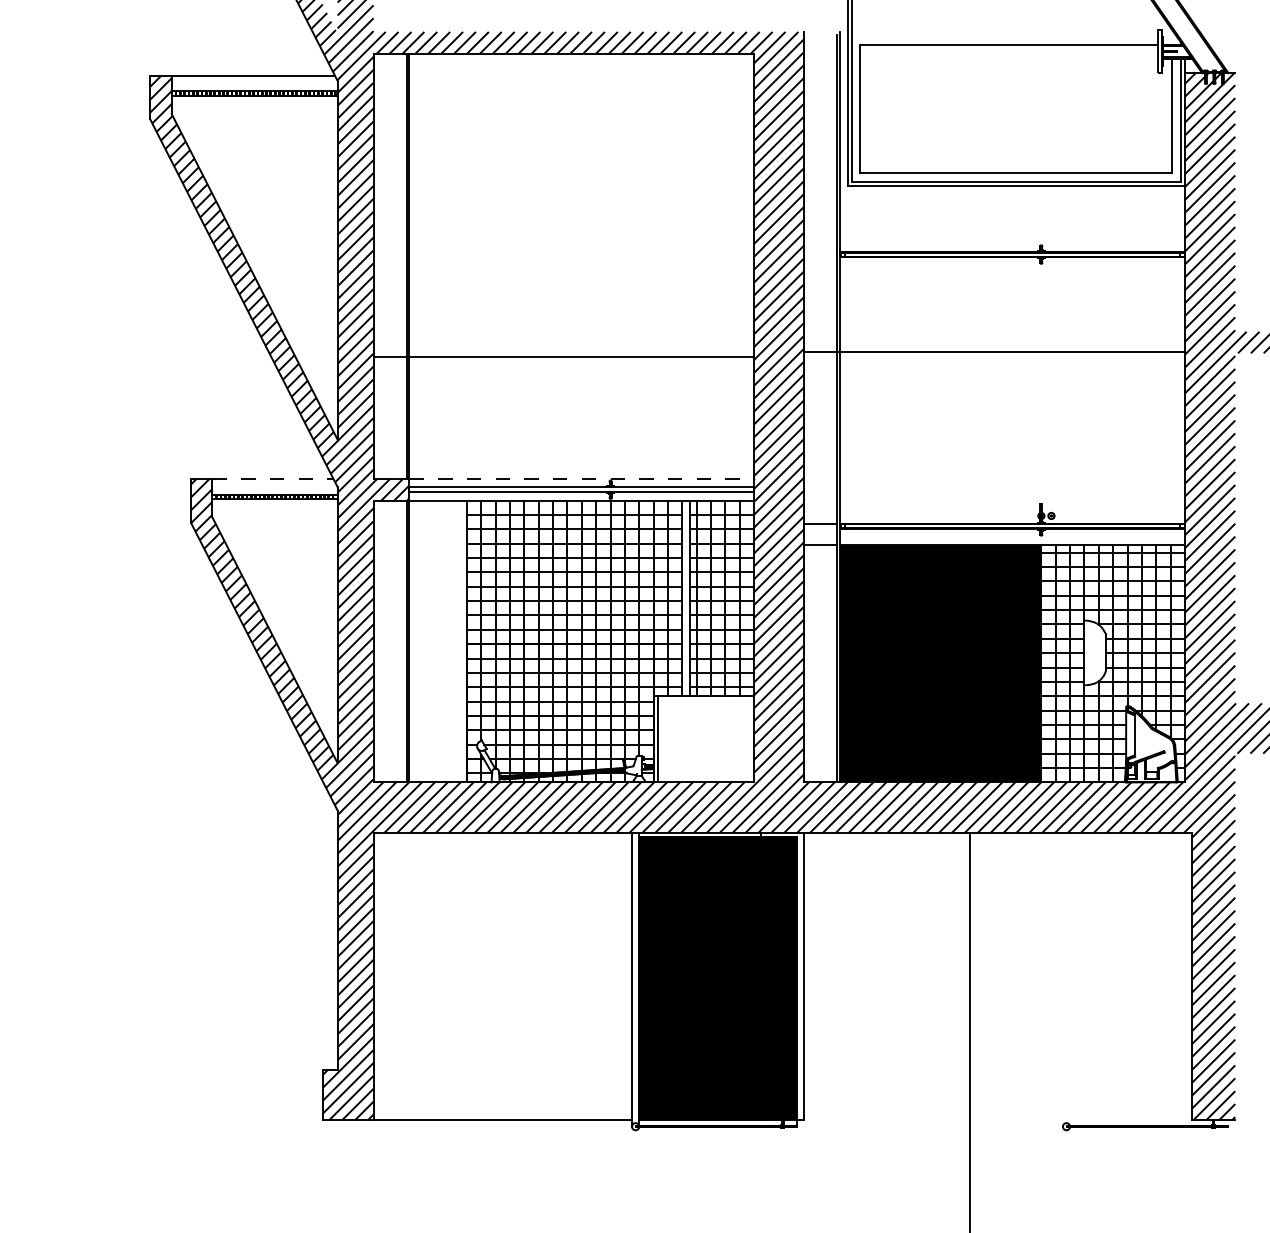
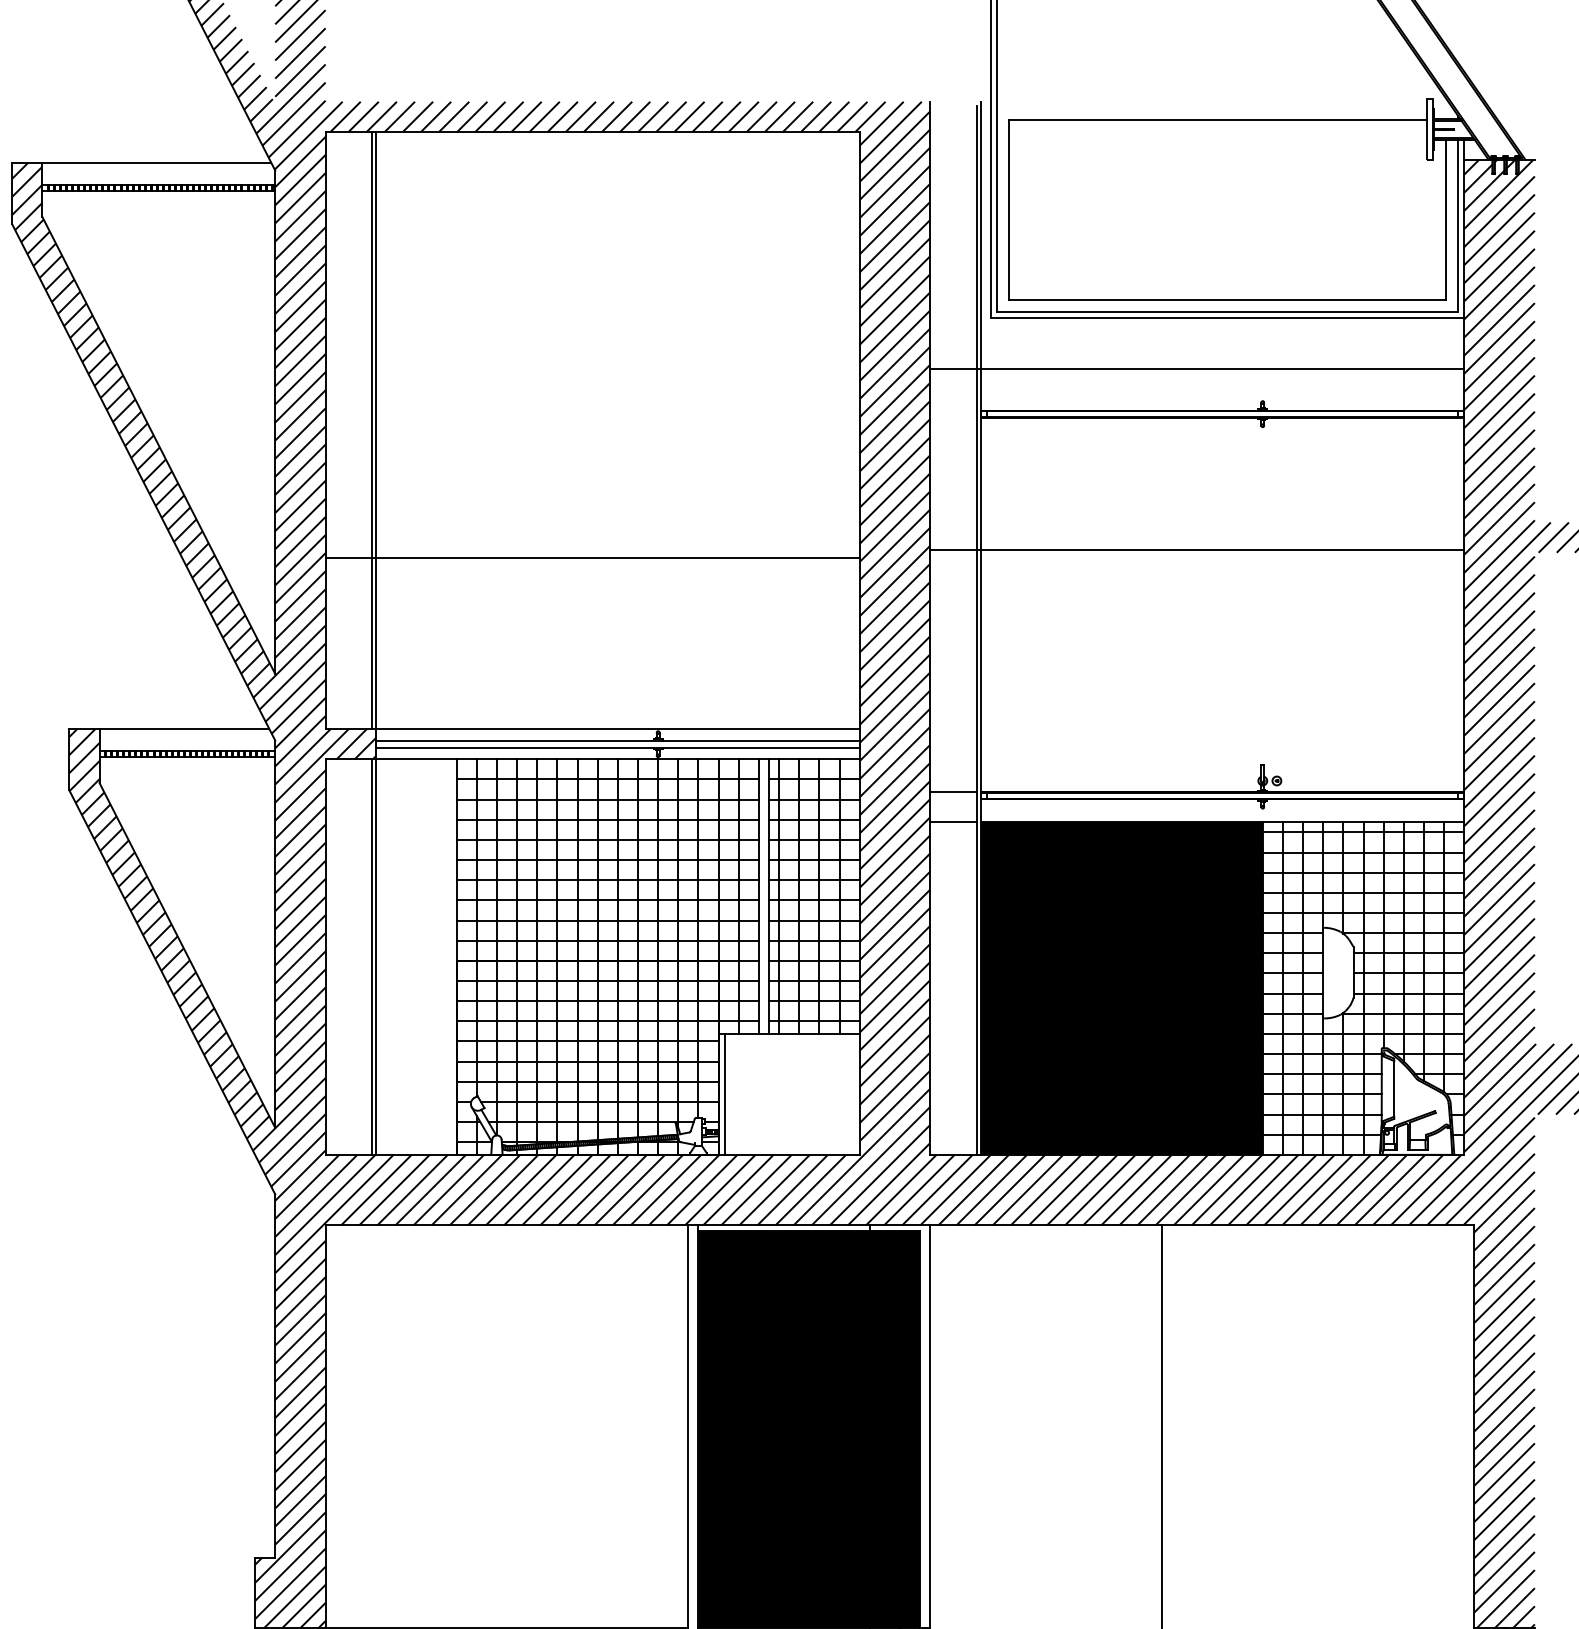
line: (994, 222) -> (1196, 369), added
line: (272, 479) -> (183, 729), dashed -> solid
line: (582, 479) -> (618, 729), dashed -> solid

